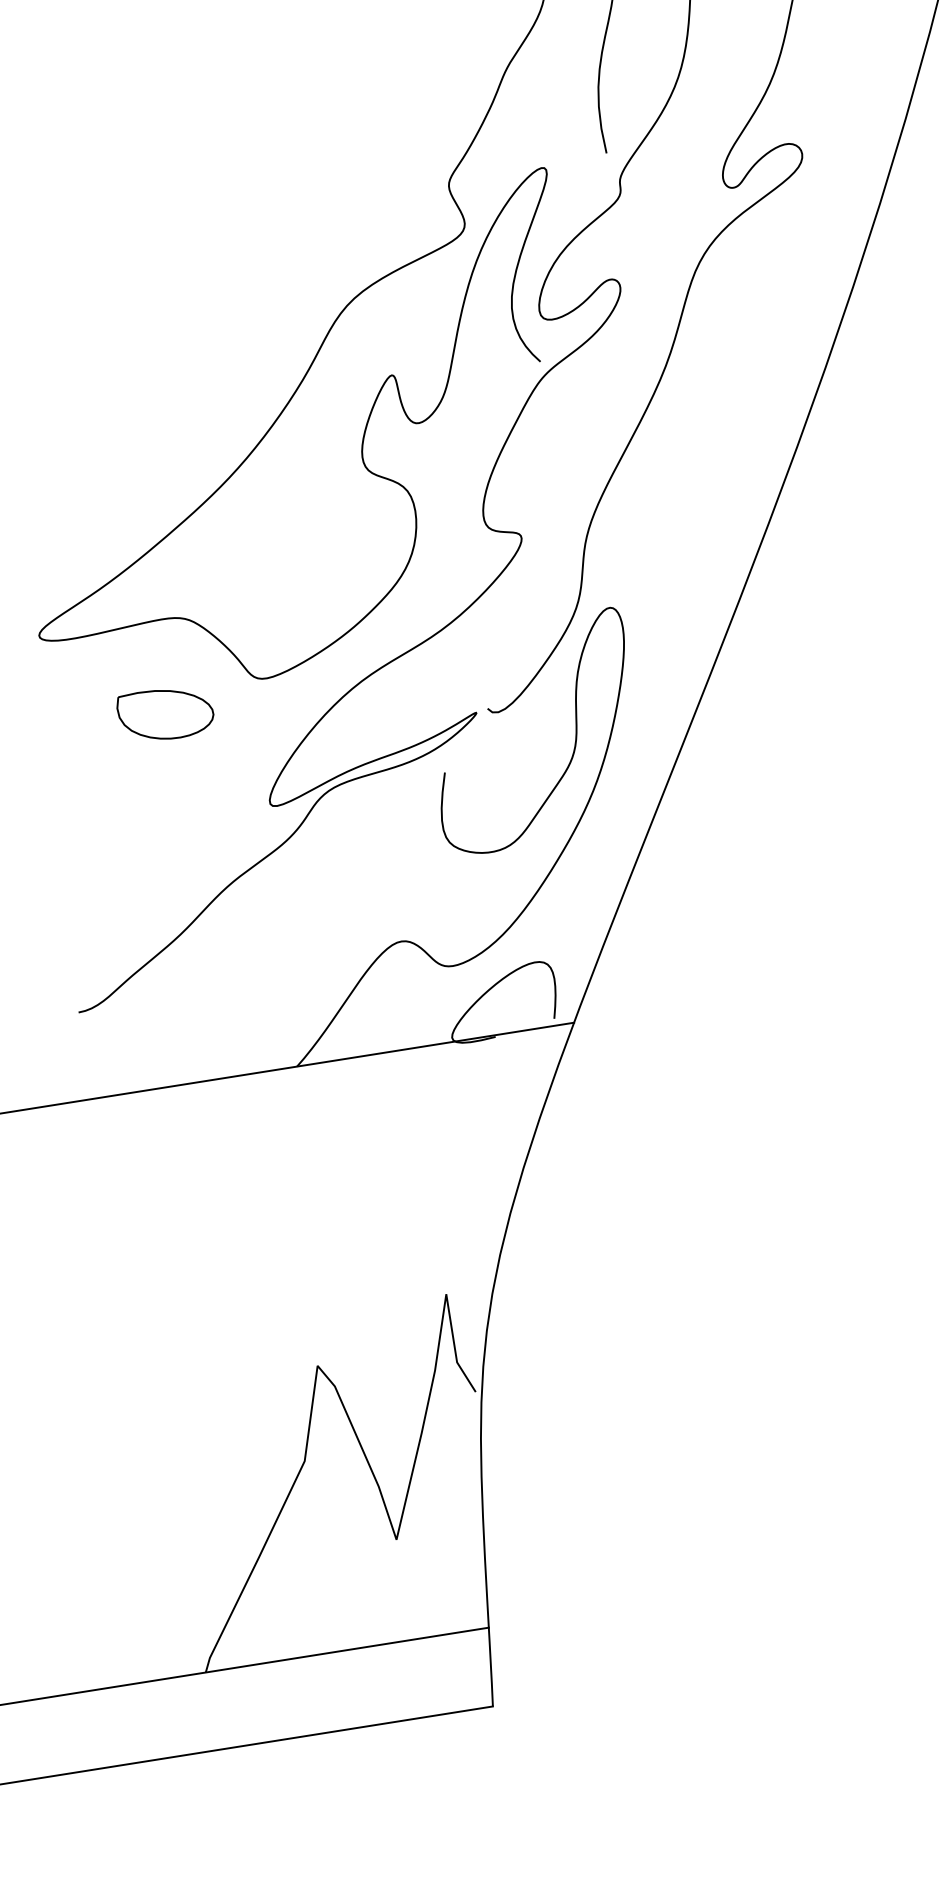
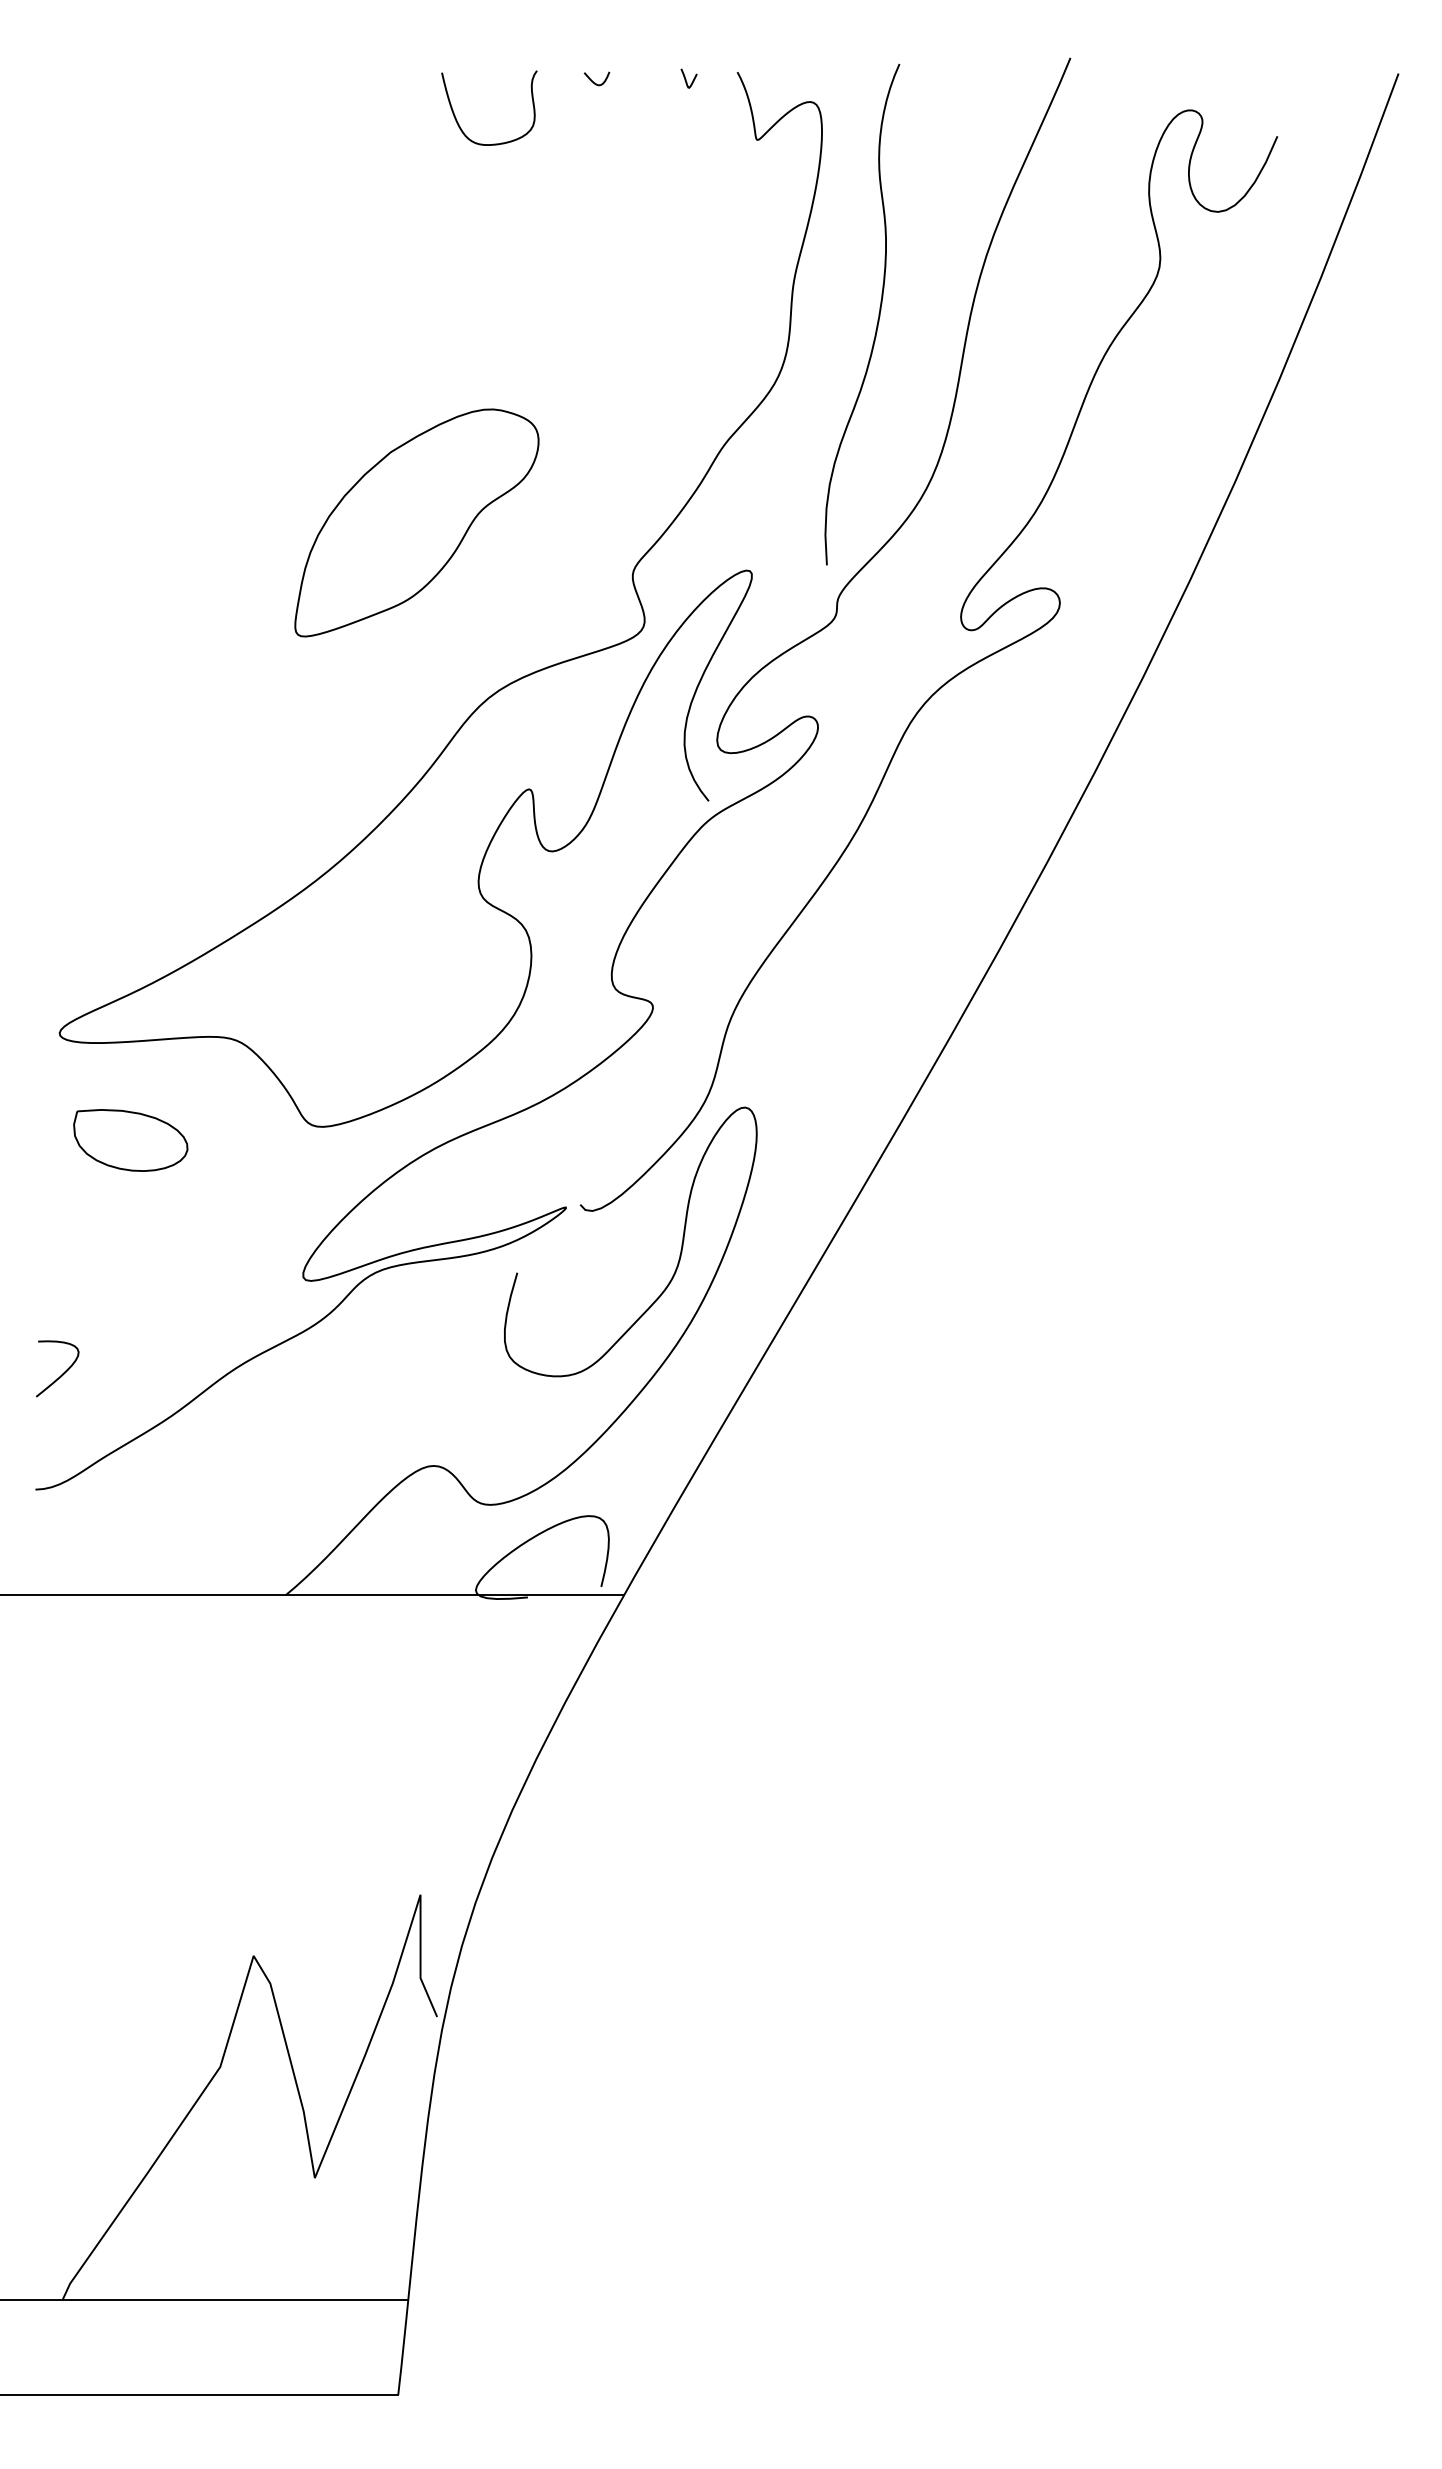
part: (265, 171) -> (416, 522), added
part: (165, 714) -> (130, 1140), moved
curve: (85, 913) -> (62, 1373), added

